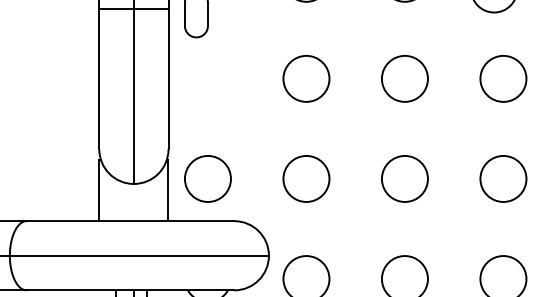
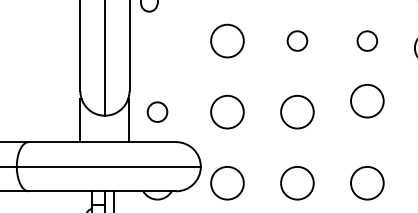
circle: (405, 78) -> (297, 40), size x0.6
circle: (503, 78) -> (367, 40), size x0.6
circle: (207, 177) -> (157, 111), size x0.6
circle: (503, 179) -> (367, 101), moved

